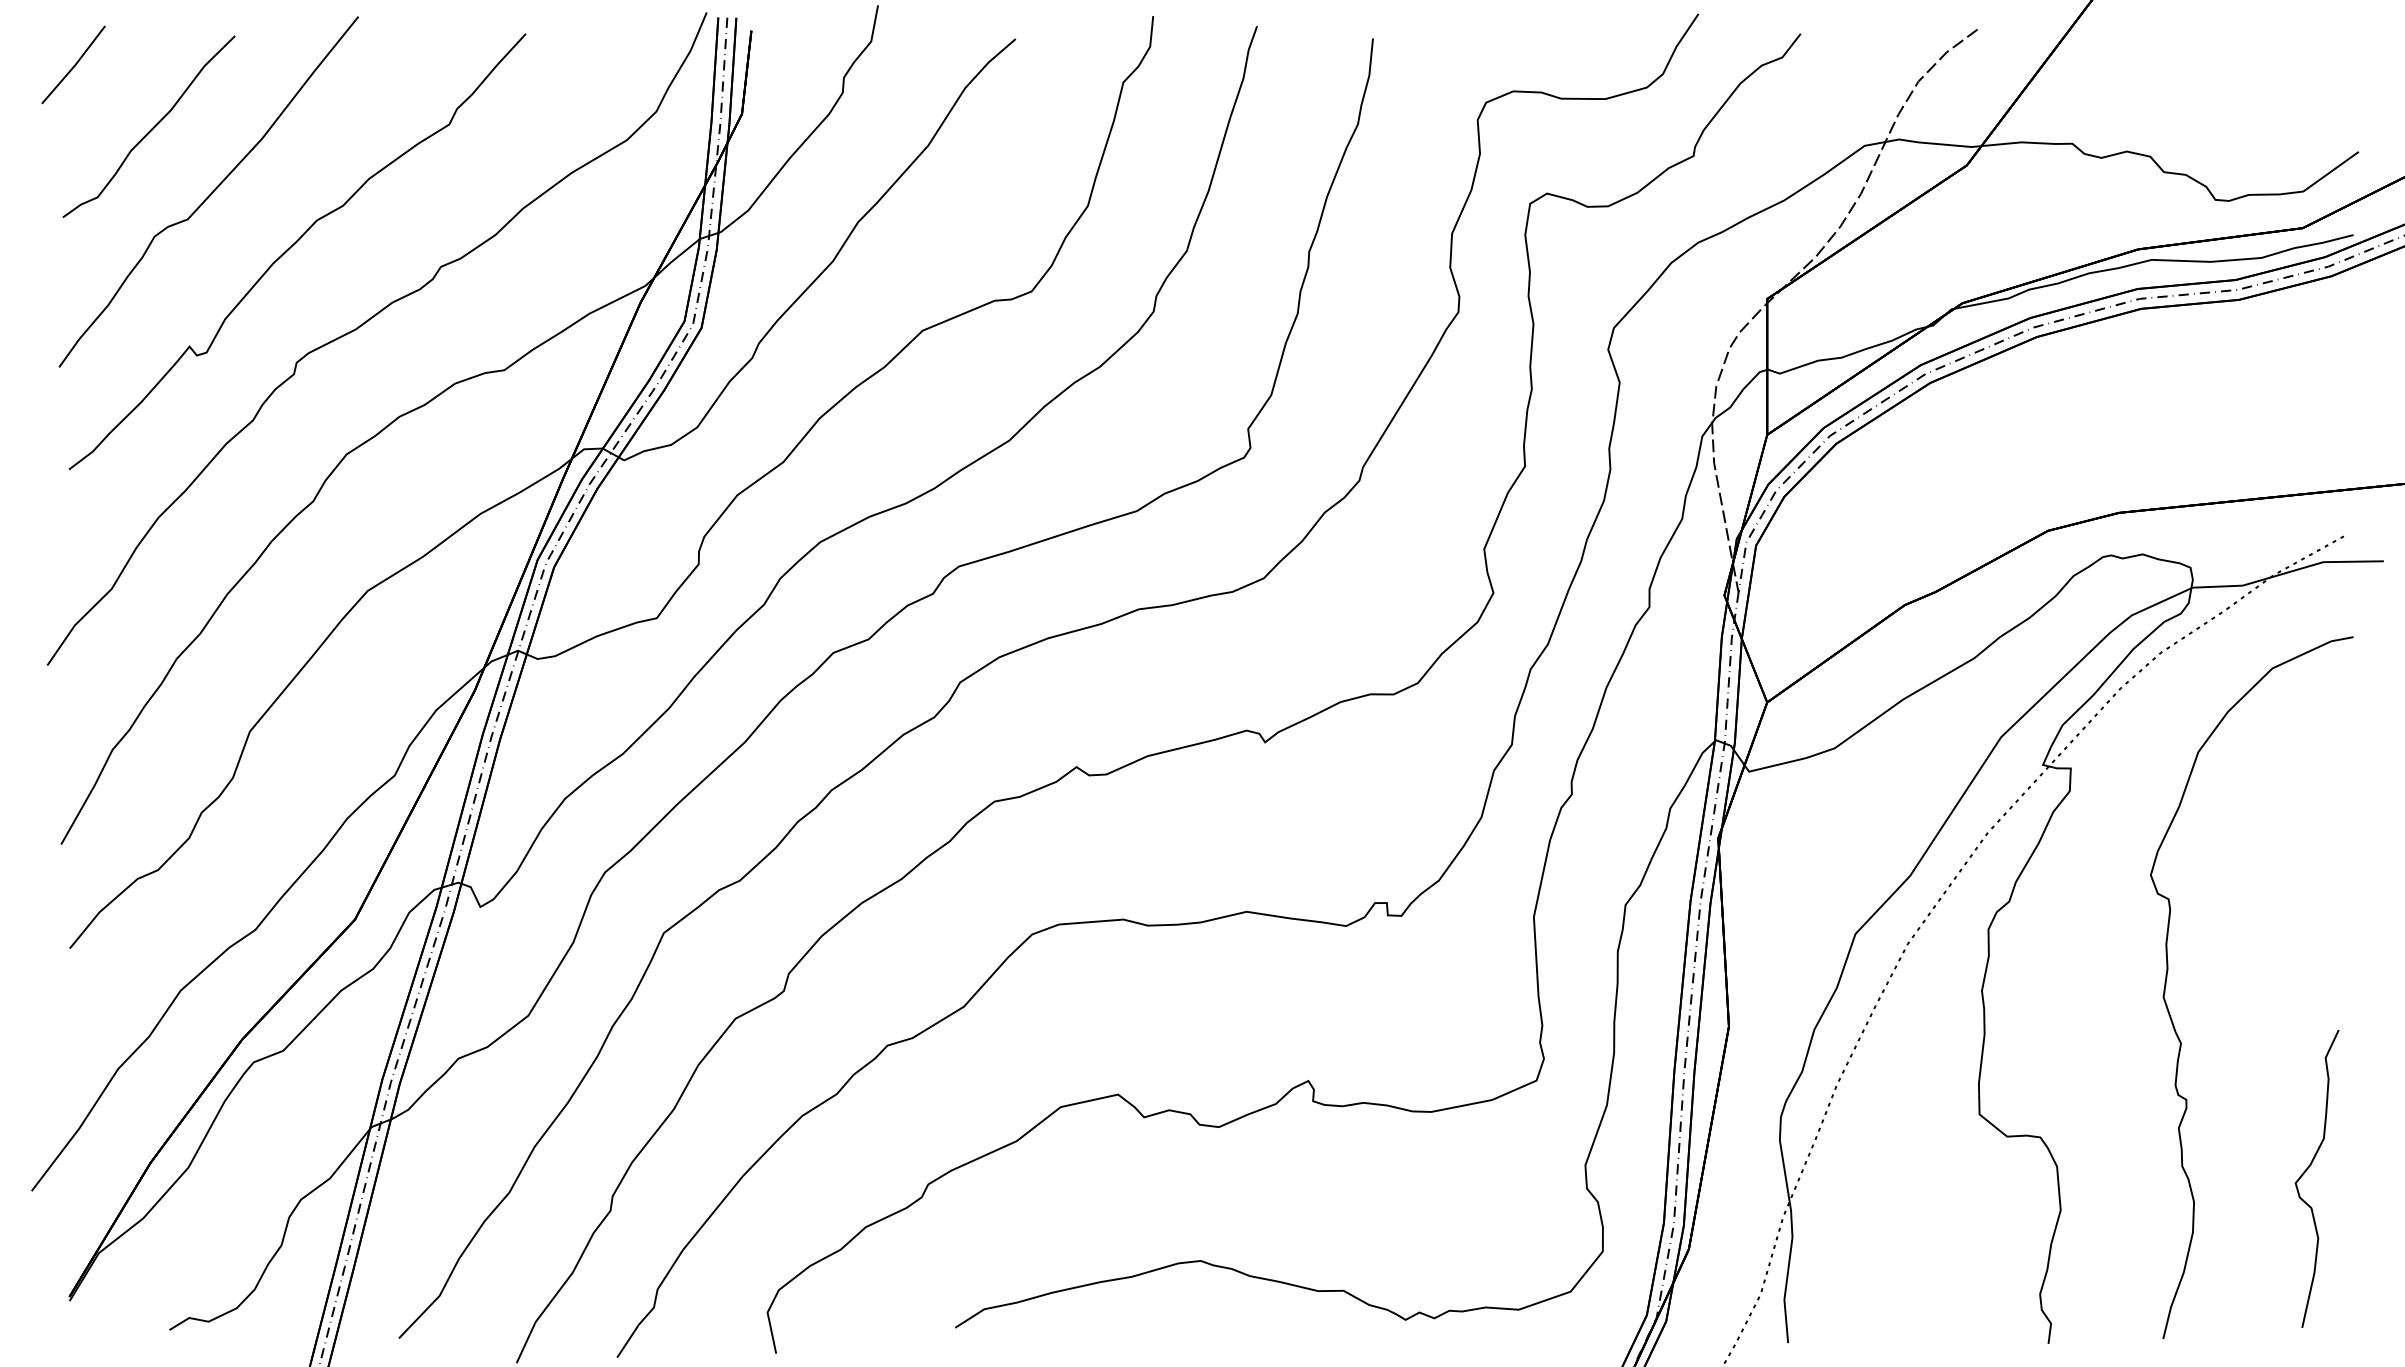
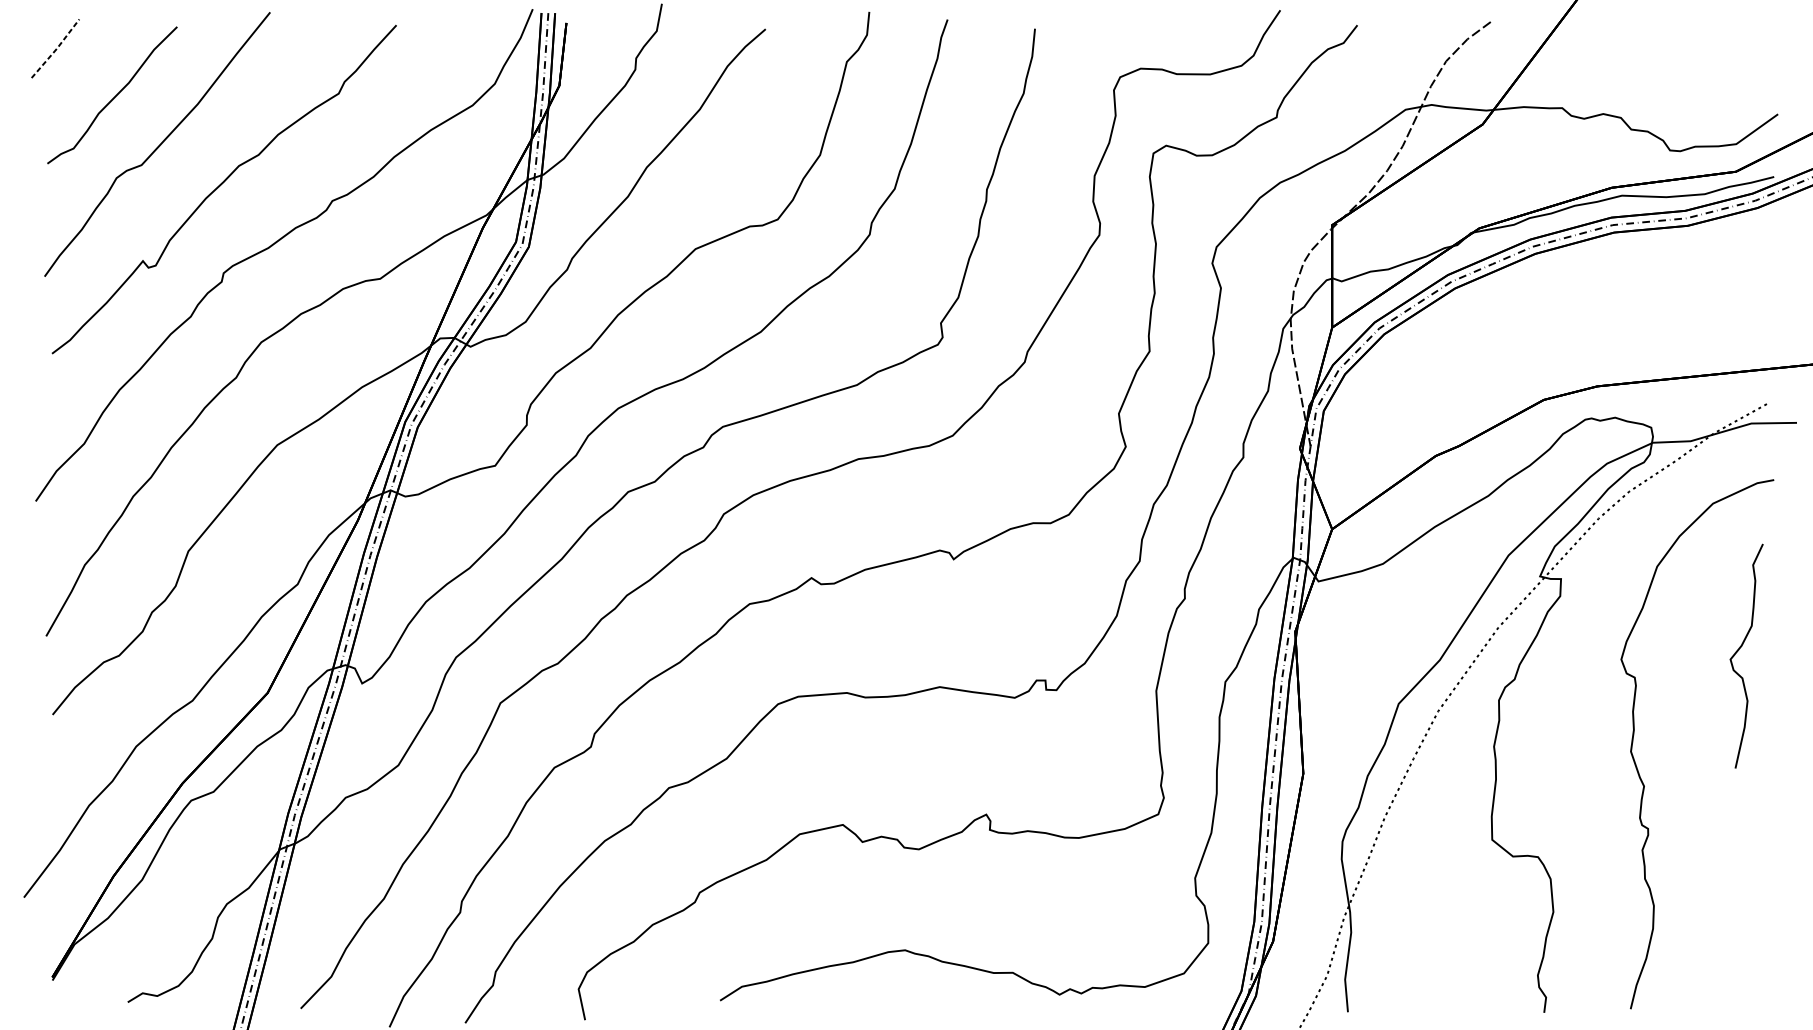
line: (74, 65) -> (56, 49), solid -> dashed
curve: (2307, 1170) -> (1739, 649), moved

